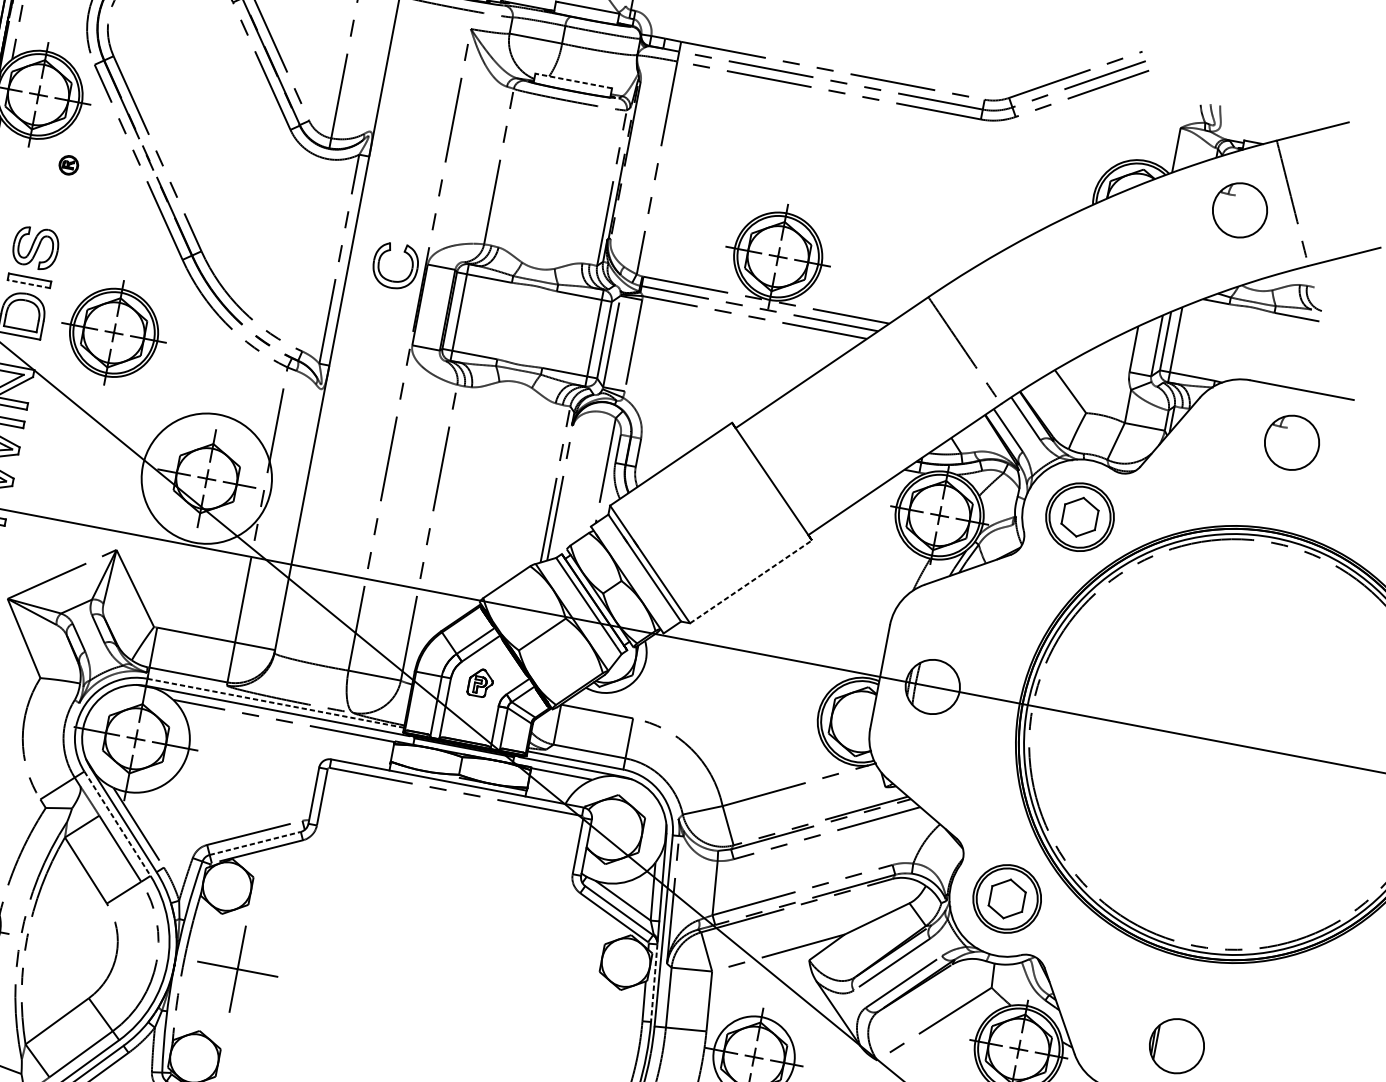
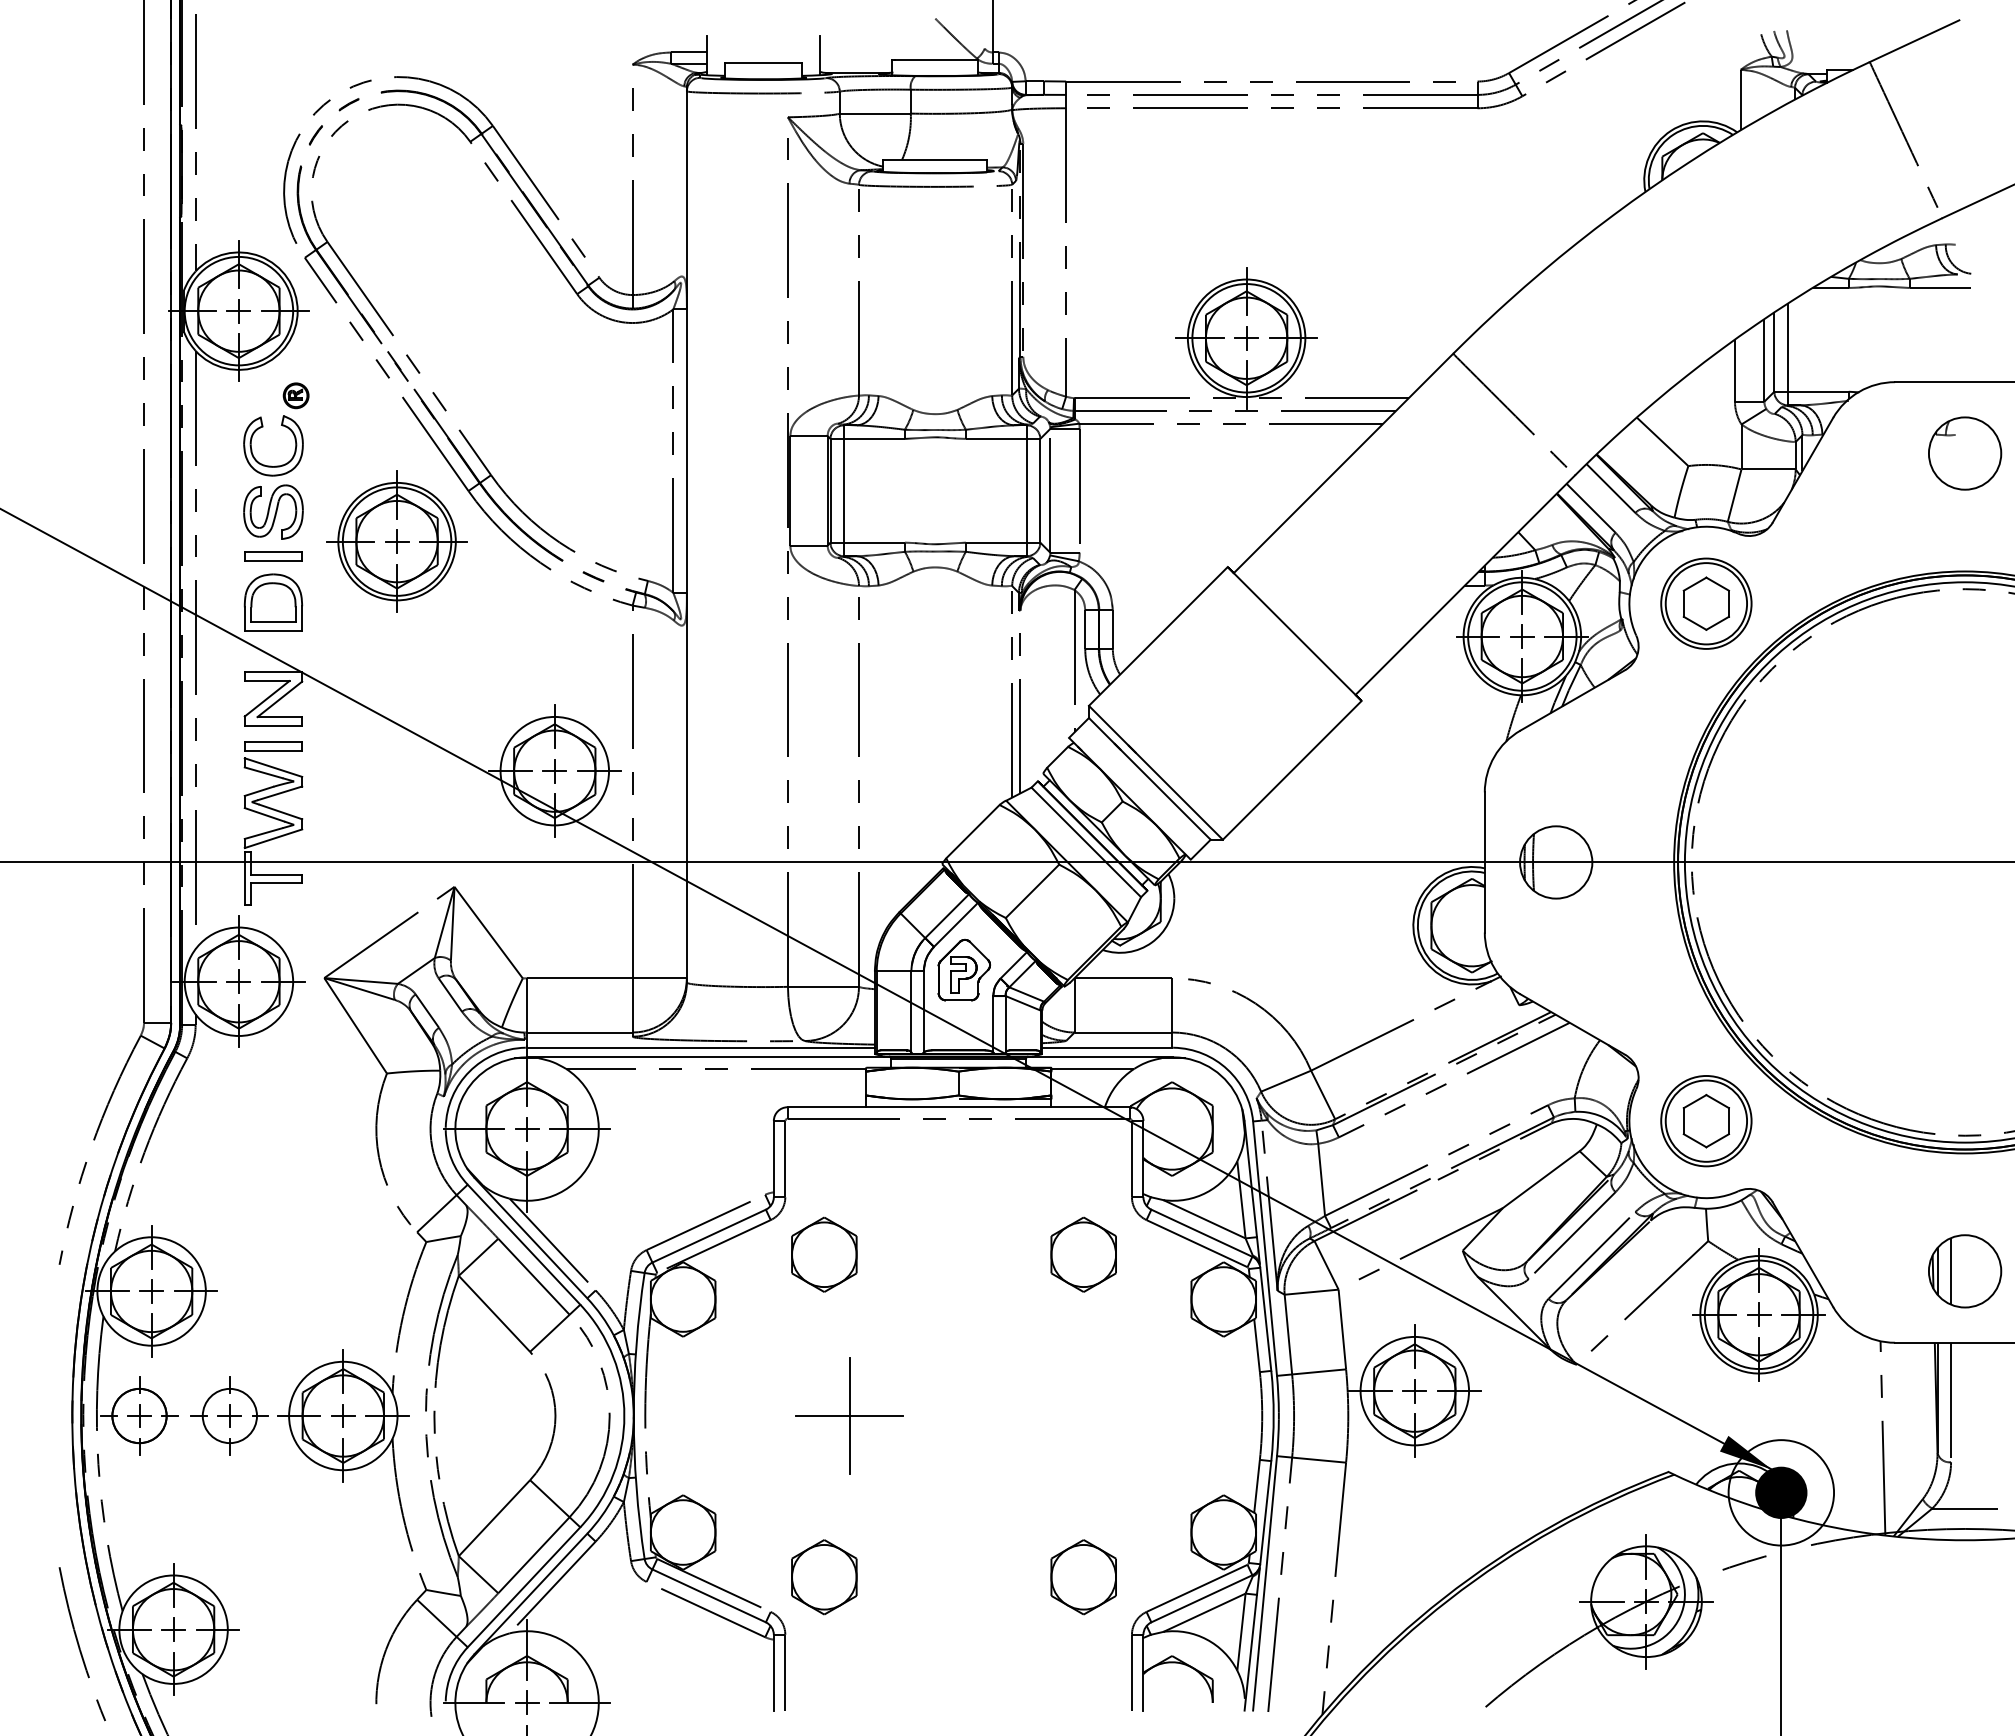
line: (573, 80) -> (935, 159), dashed -> solid
part: (1240, 210) -> (1839, 162), removed
part: (391, 280) -> (271, 465), moved
line: (28, 284) -> (273, 561), dashed -> solid
part: (113, 332) -> (396, 541), moved
circle: (206, 478) -> (554, 770), size x0.62
line: (751, 582) -> (1292, 770), dashed -> solid
part: (480, 682) -> (963, 969), size x1.67
line: (275, 703) -> (700, 1047), dashed -> solid
line: (117, 824) -> (524, 1245), dashed -> solid
line: (255, 843) -> (709, 1236), dashed -> solid
part: (337, 873) -> (824, 1254), added
part: (528, 909) -> (1083, 1254), added
part: (237, 968) -> (849, 1415), moved
line: (654, 983) -> (1265, 1319), dashed -> solid
line: (1166, 1044) -> (1951, 1271), added

